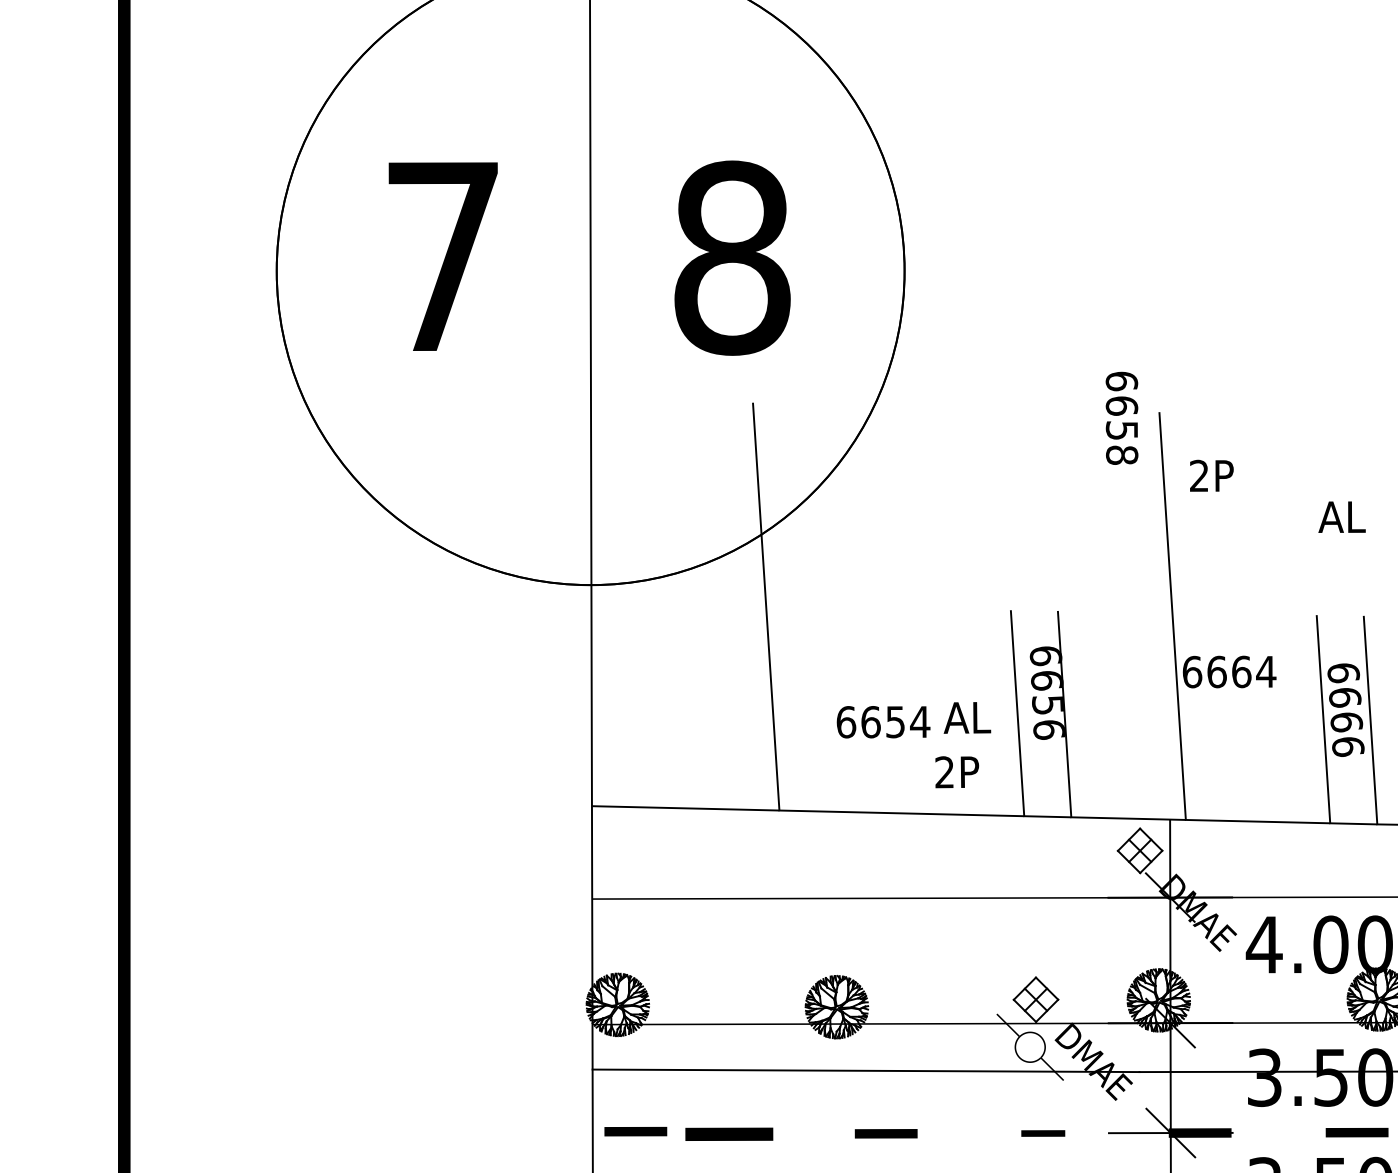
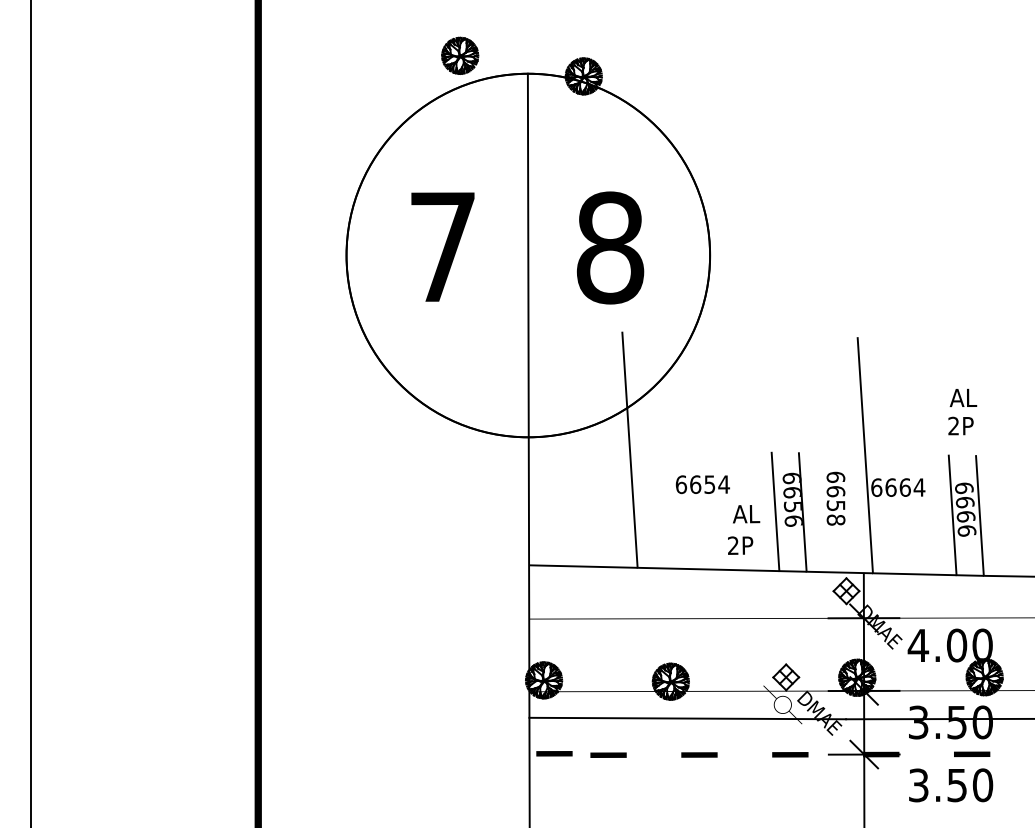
text: (1121, 417) -> (835, 498), moved
text: (1210, 474) -> (960, 425), moved
text: (882, 721) -> (702, 484), moved
part: (729, 1132) -> (608, 754), size x0.71
part: (1043, 1132) -> (790, 754), size x1.43

